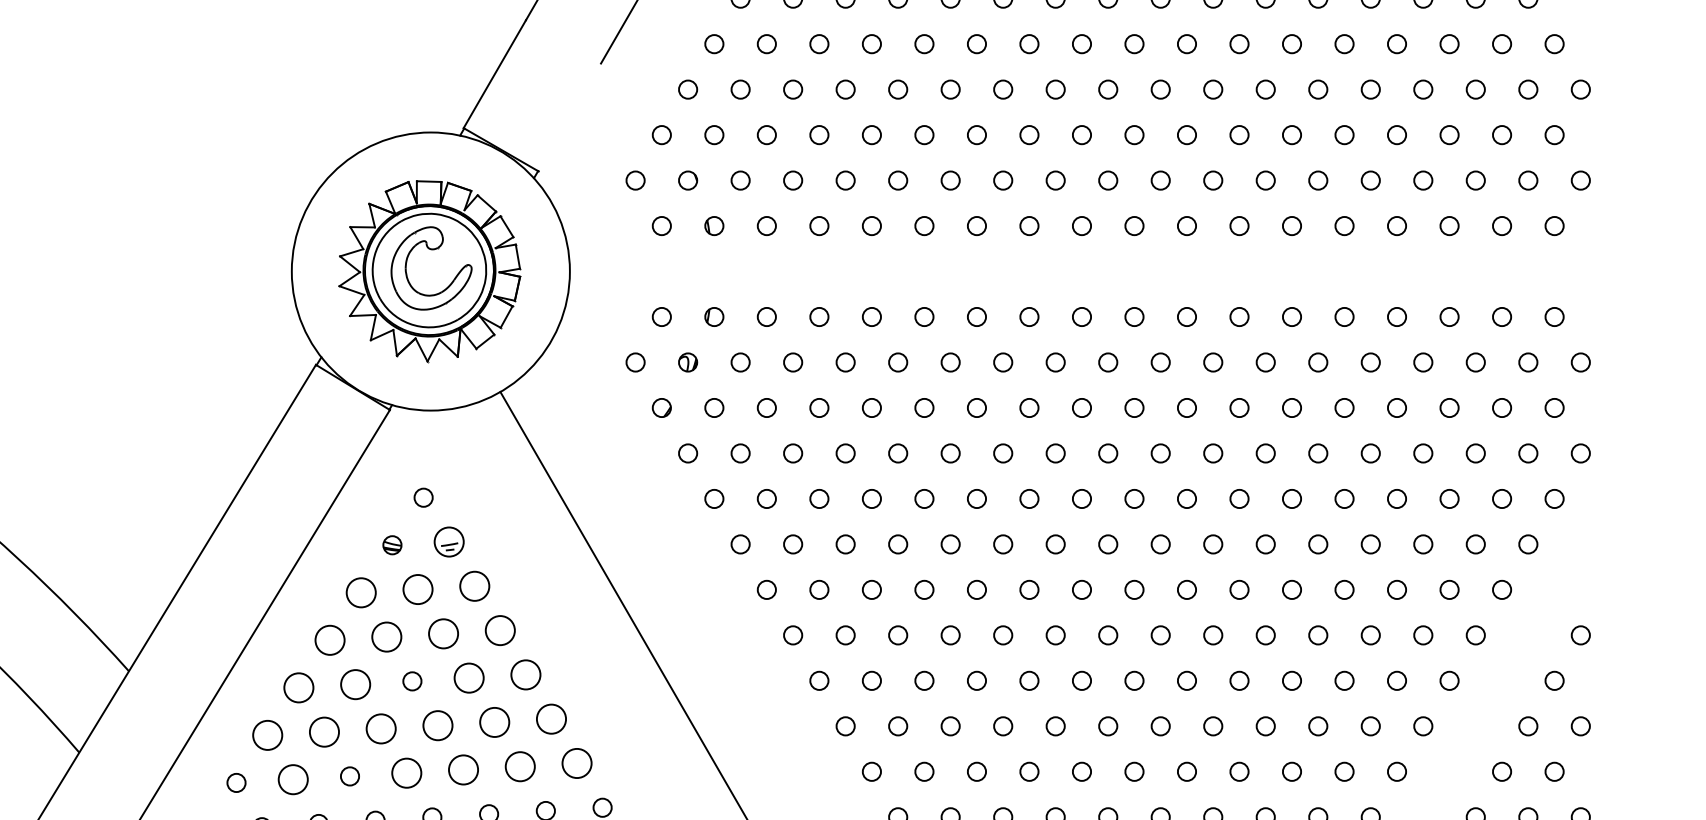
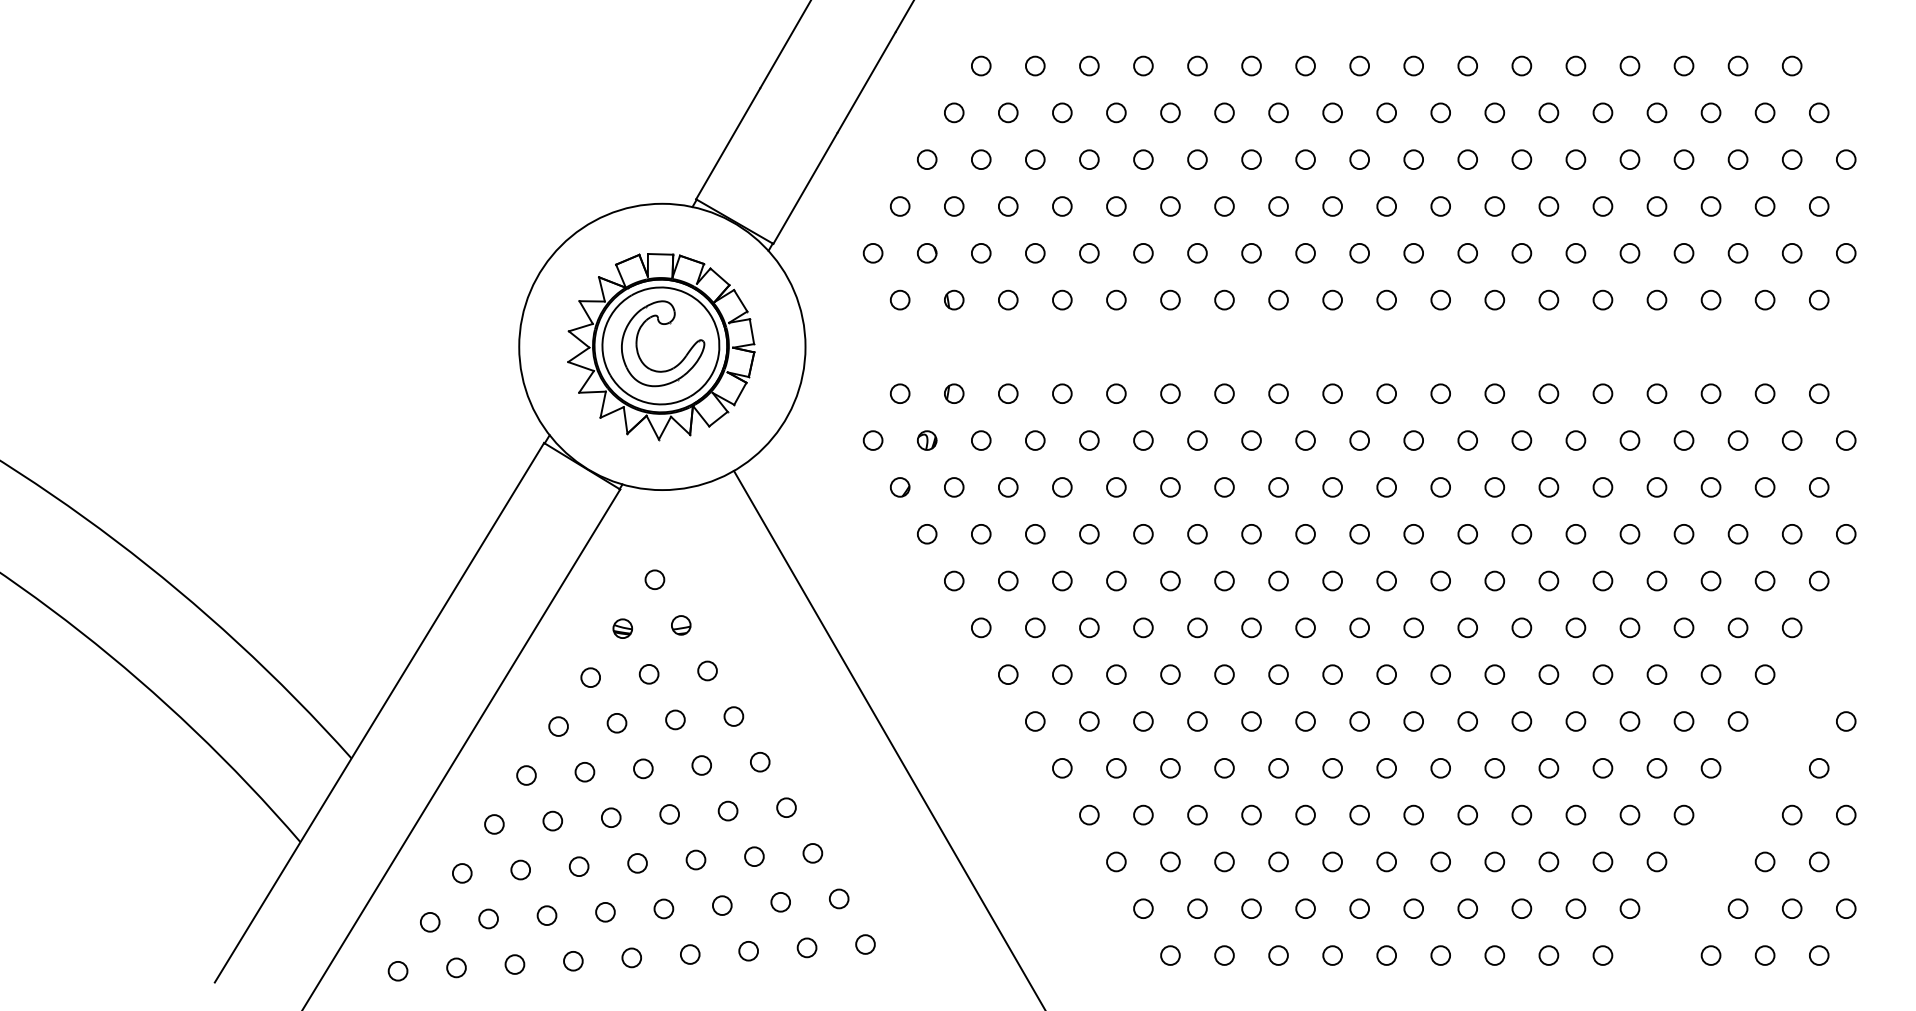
line: (569, 116) -> (805, 187), added
circle: (448, 542) -> (680, 625), size x0.62
circle: (474, 585) -> (707, 670), size x0.62
circle: (417, 588) -> (648, 673), size x0.62
circle: (361, 592) -> (590, 677), size x0.62
circle: (499, 630) -> (733, 716), size x0.62
circle: (443, 633) -> (675, 719), size x0.62
circle: (386, 636) -> (616, 722), size x0.62
circle: (329, 640) -> (558, 726), size x0.62
circle: (525, 674) -> (759, 761), size x0.62
circle: (468, 678) -> (701, 765), size x0.62
circle: (355, 683) -> (584, 771), size x0.62
circle: (298, 687) -> (526, 775), size x0.62
circle: (551, 718) -> (786, 807), size x0.62
circle: (494, 721) -> (727, 810), size x0.62
circle: (437, 725) -> (669, 814), size x0.62
circle: (380, 728) -> (610, 817), size x0.62
circle: (324, 731) -> (552, 820), size x0.62
circle: (267, 735) -> (494, 824), size x0.62
circle: (576, 763) -> (812, 853), size x0.62
circle: (520, 766) -> (754, 856), size x0.62
circle: (463, 769) -> (695, 859), size x0.62
circle: (406, 773) -> (637, 863), size x0.62
circle: (293, 779) -> (520, 869), size x0.62

